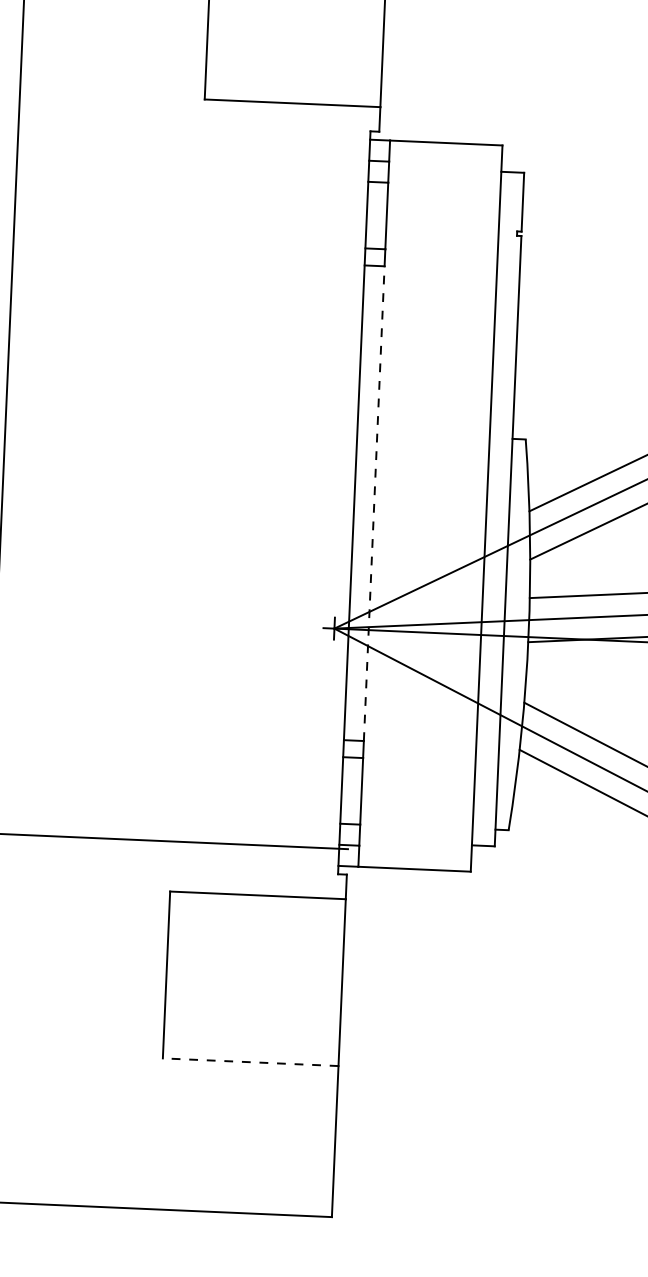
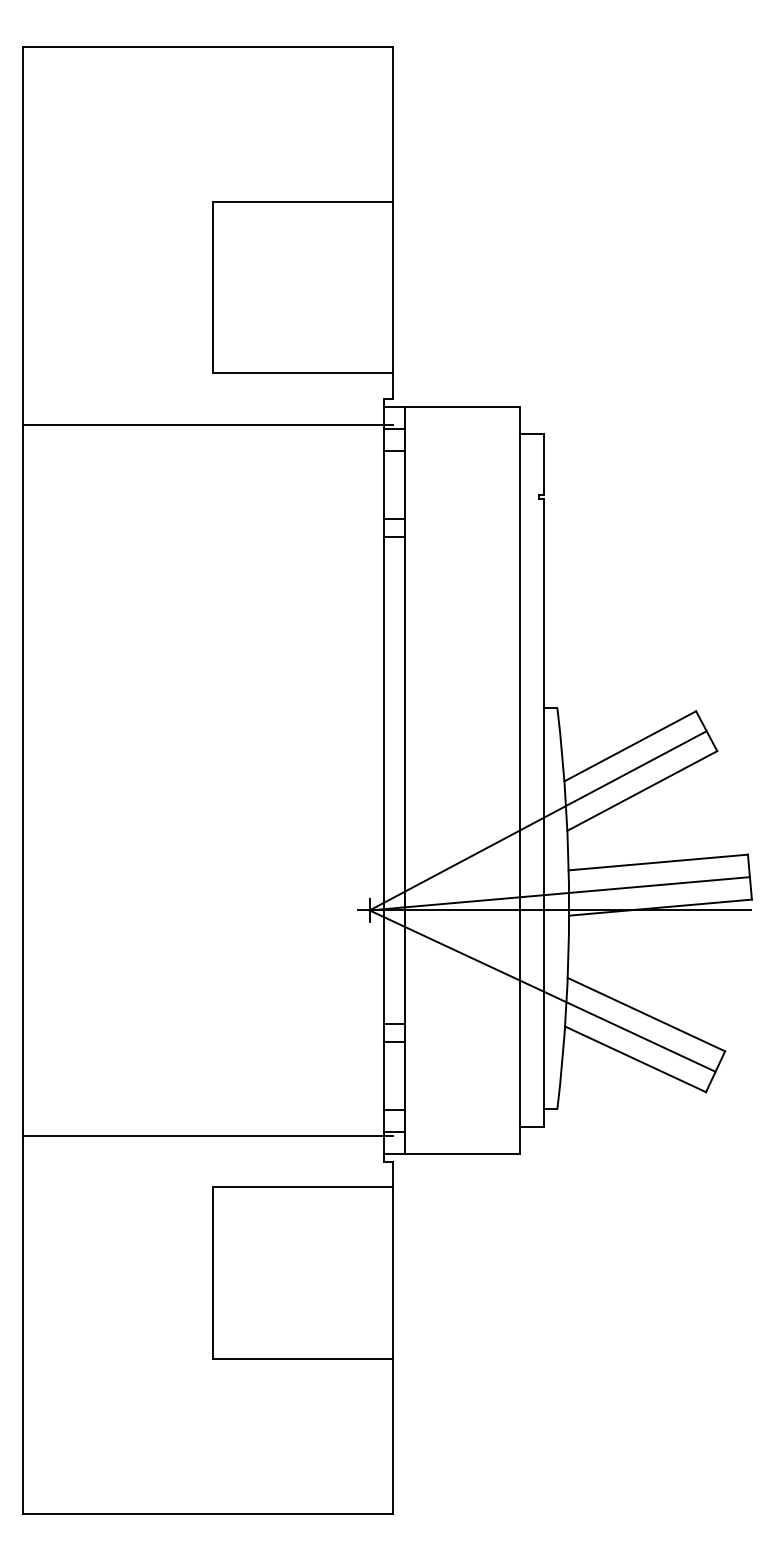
line: (198, 149) -> (208, 425), added
line: (373, 503) -> (404, 780), dashed -> solid
line: (250, 1061) -> (302, 1358), dashed -> solid

